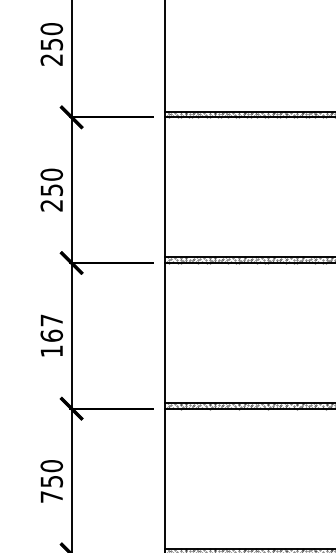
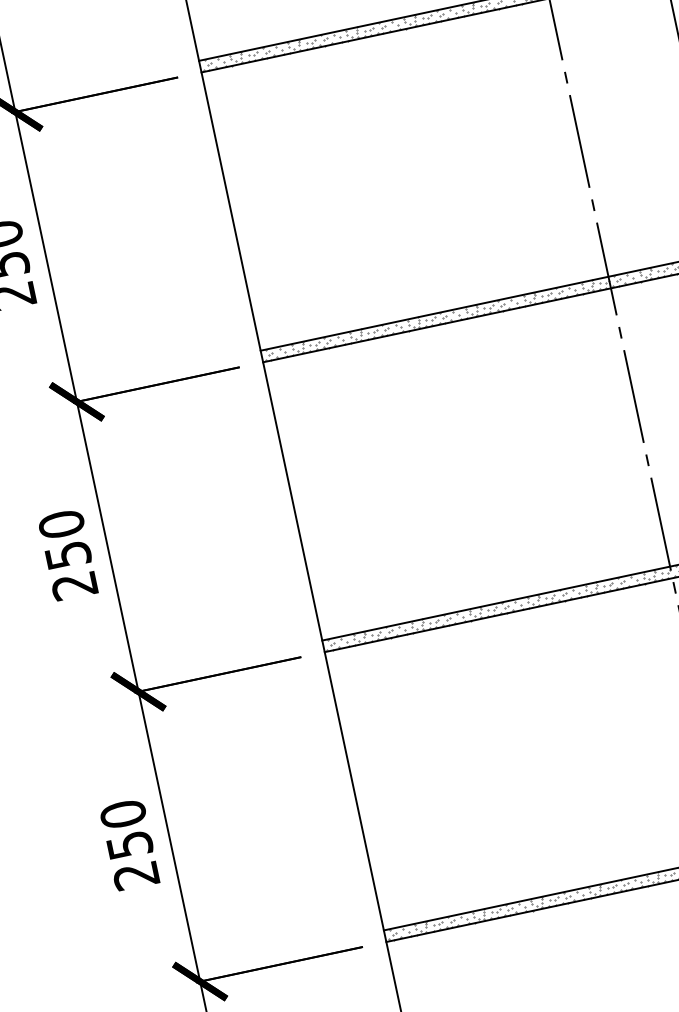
text: (51, 335) -> (67, 554), 167 -> 250
text: (51, 496) -> (135, 874), 750 -> 250

